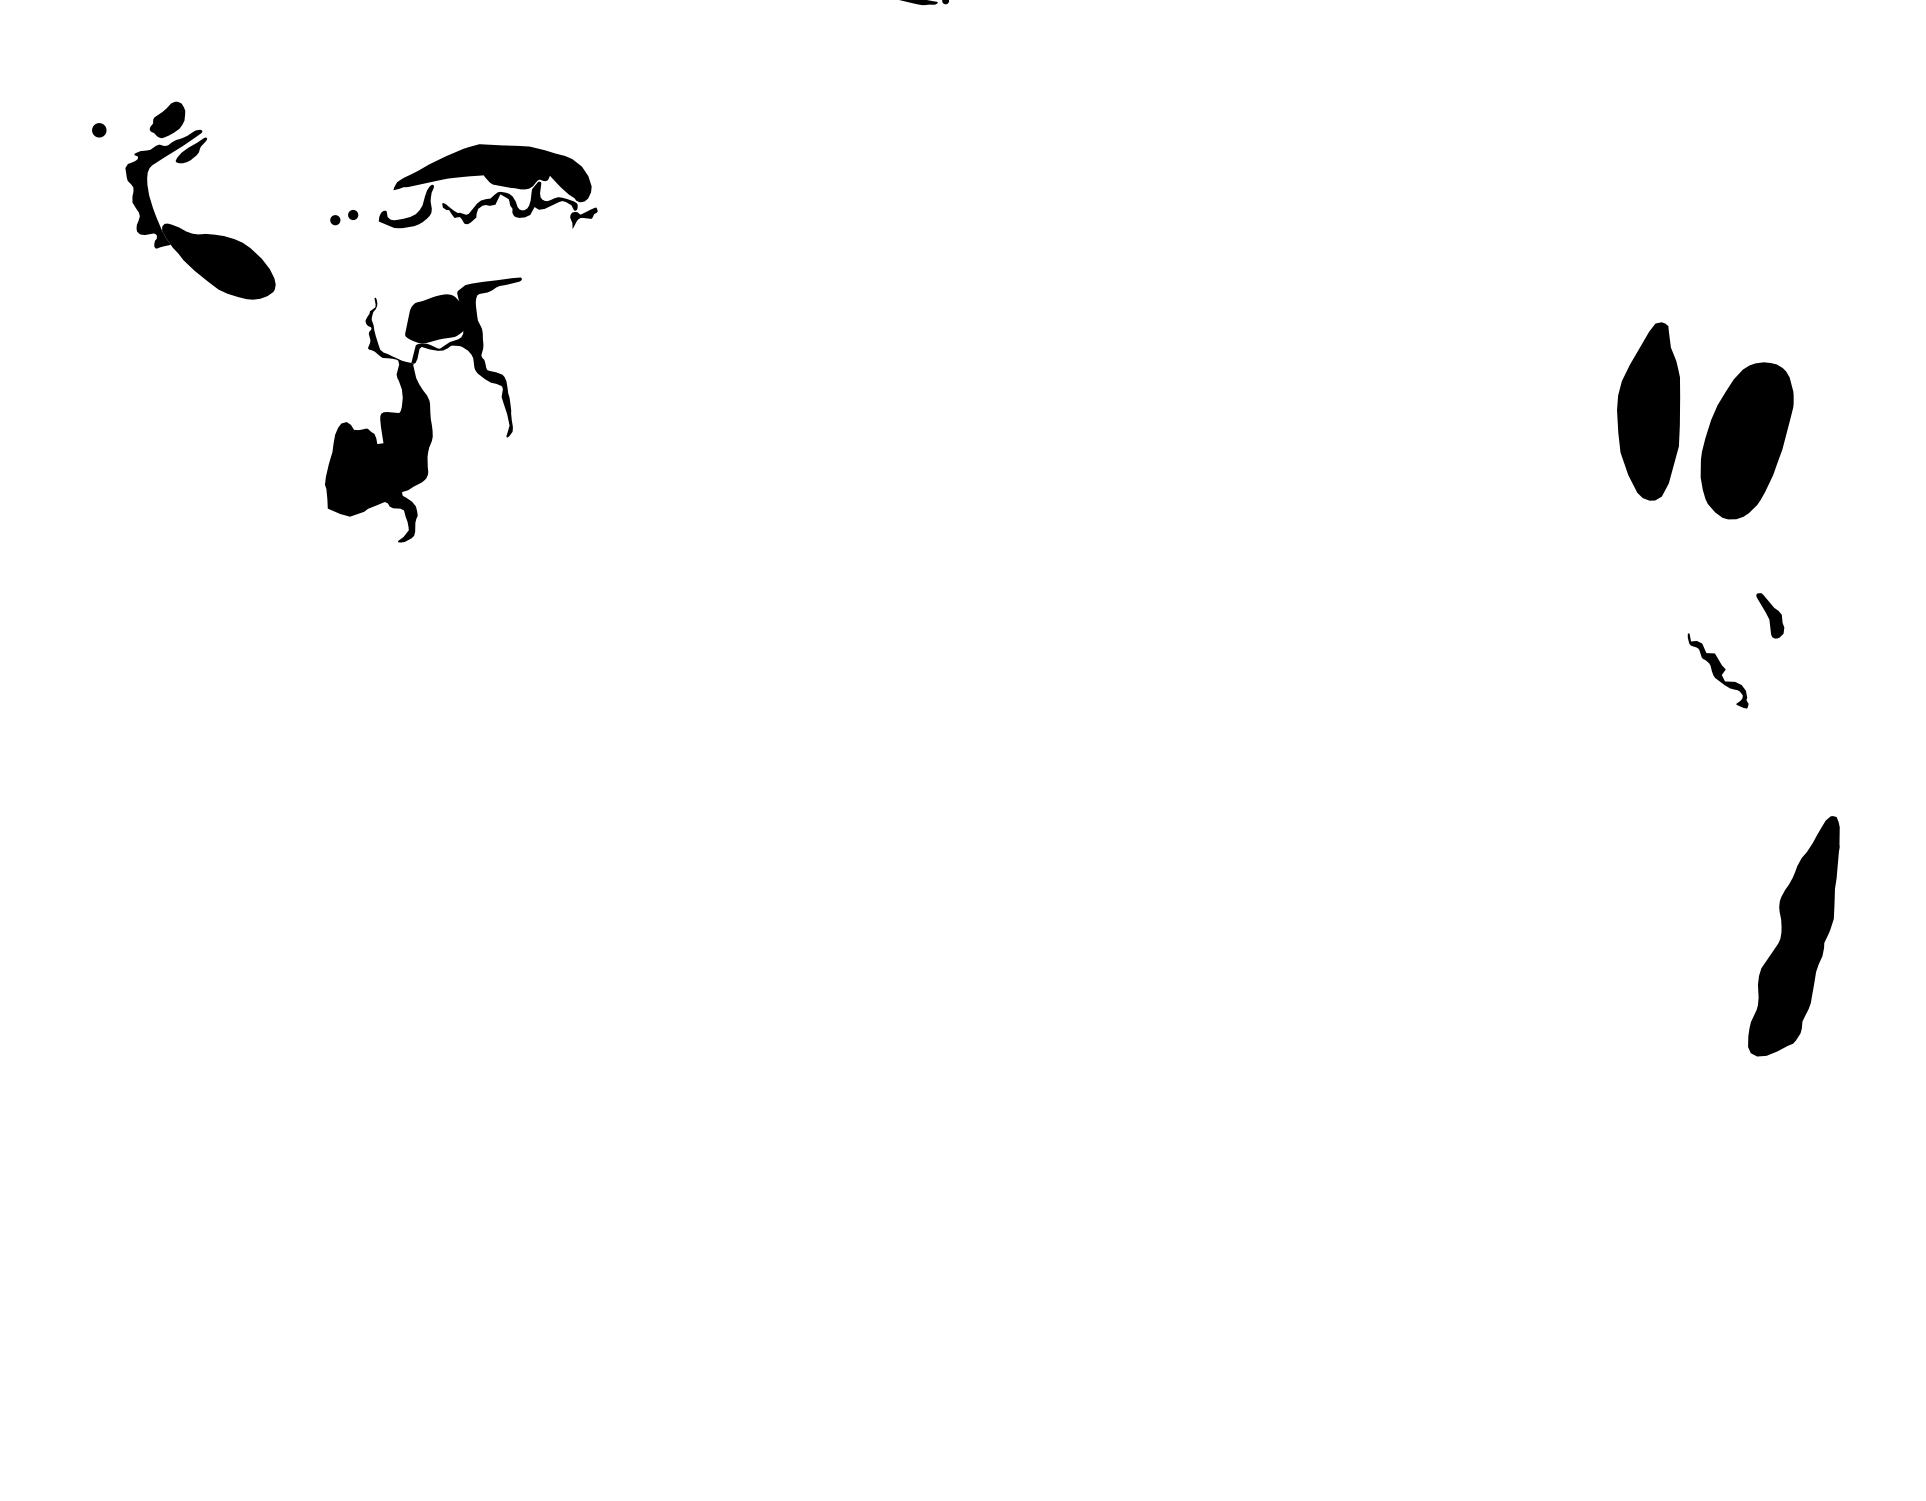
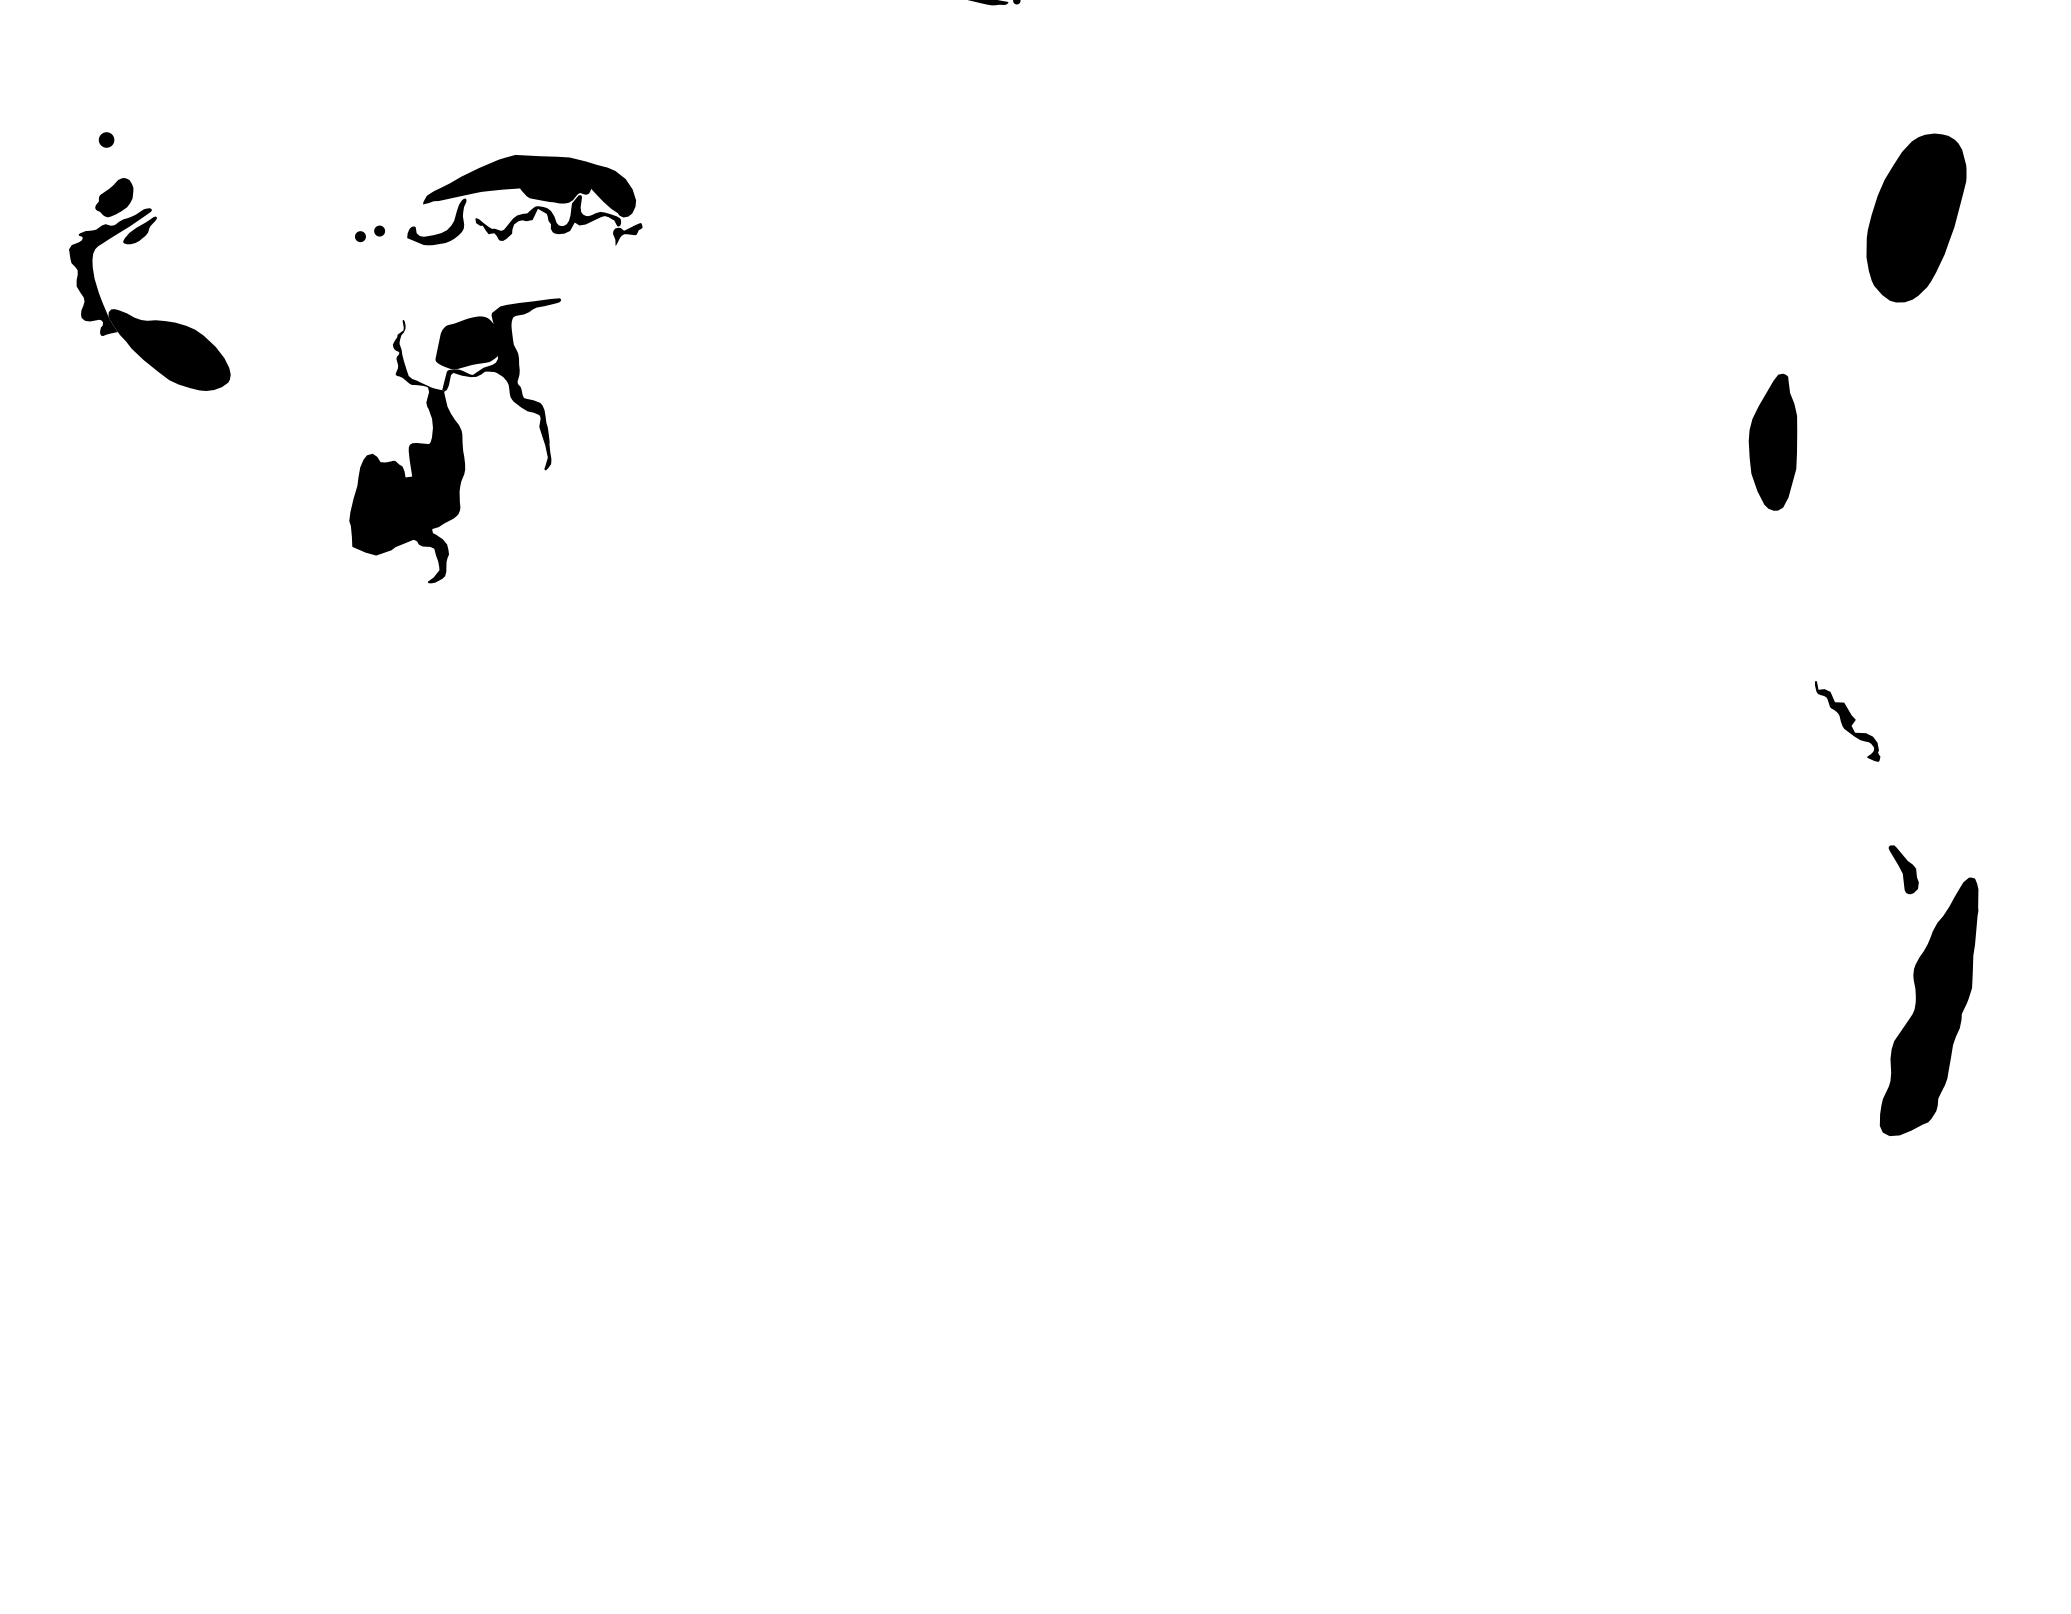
part: (193, 233) -> (142, 319), moved
part: (1648, 410) -> (1772, 441), size x0.71
part: (1746, 440) -> (1915, 217), moved
part: (1770, 615) -> (1903, 869), moved

